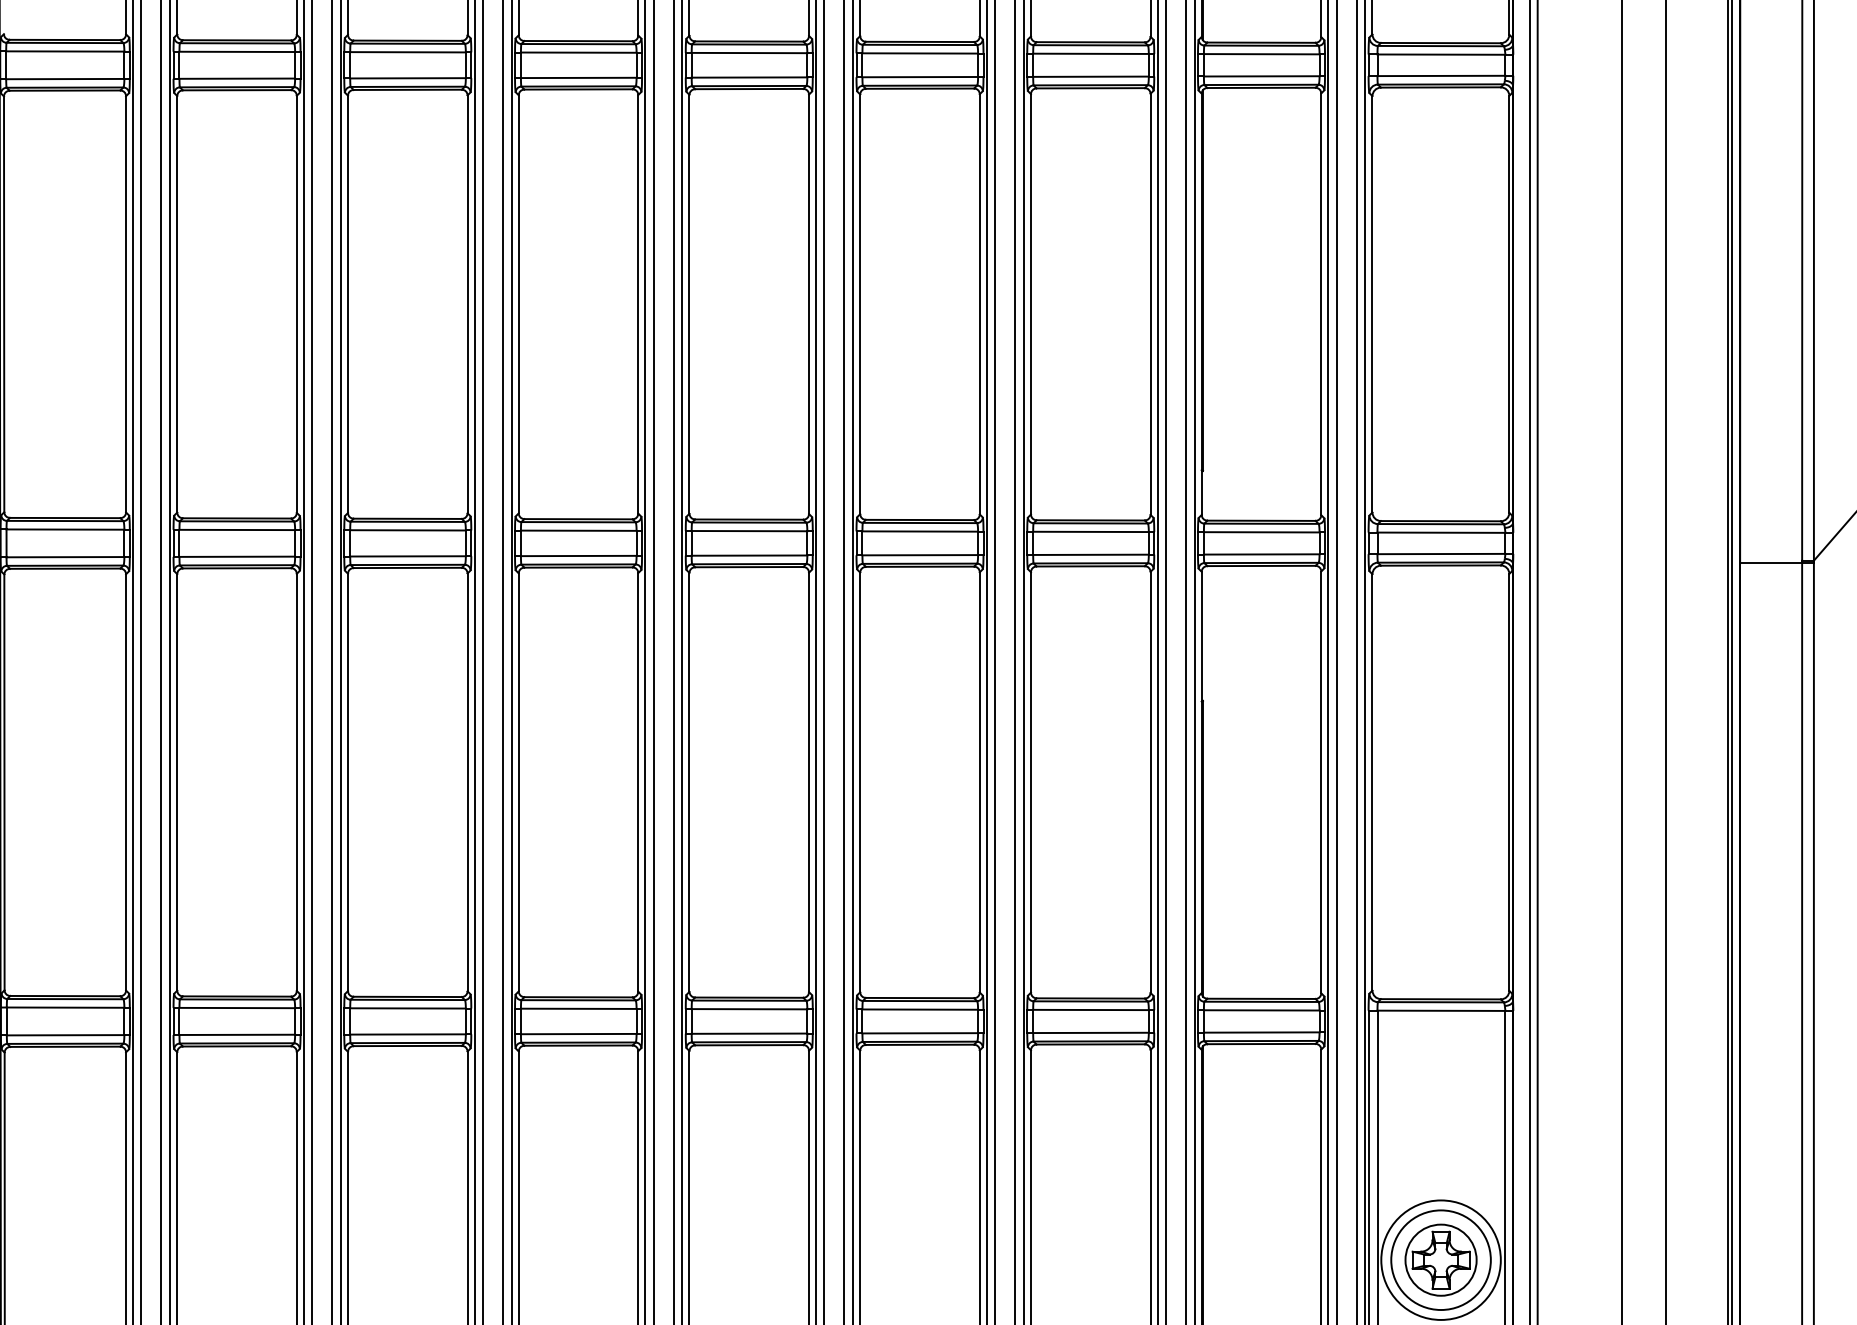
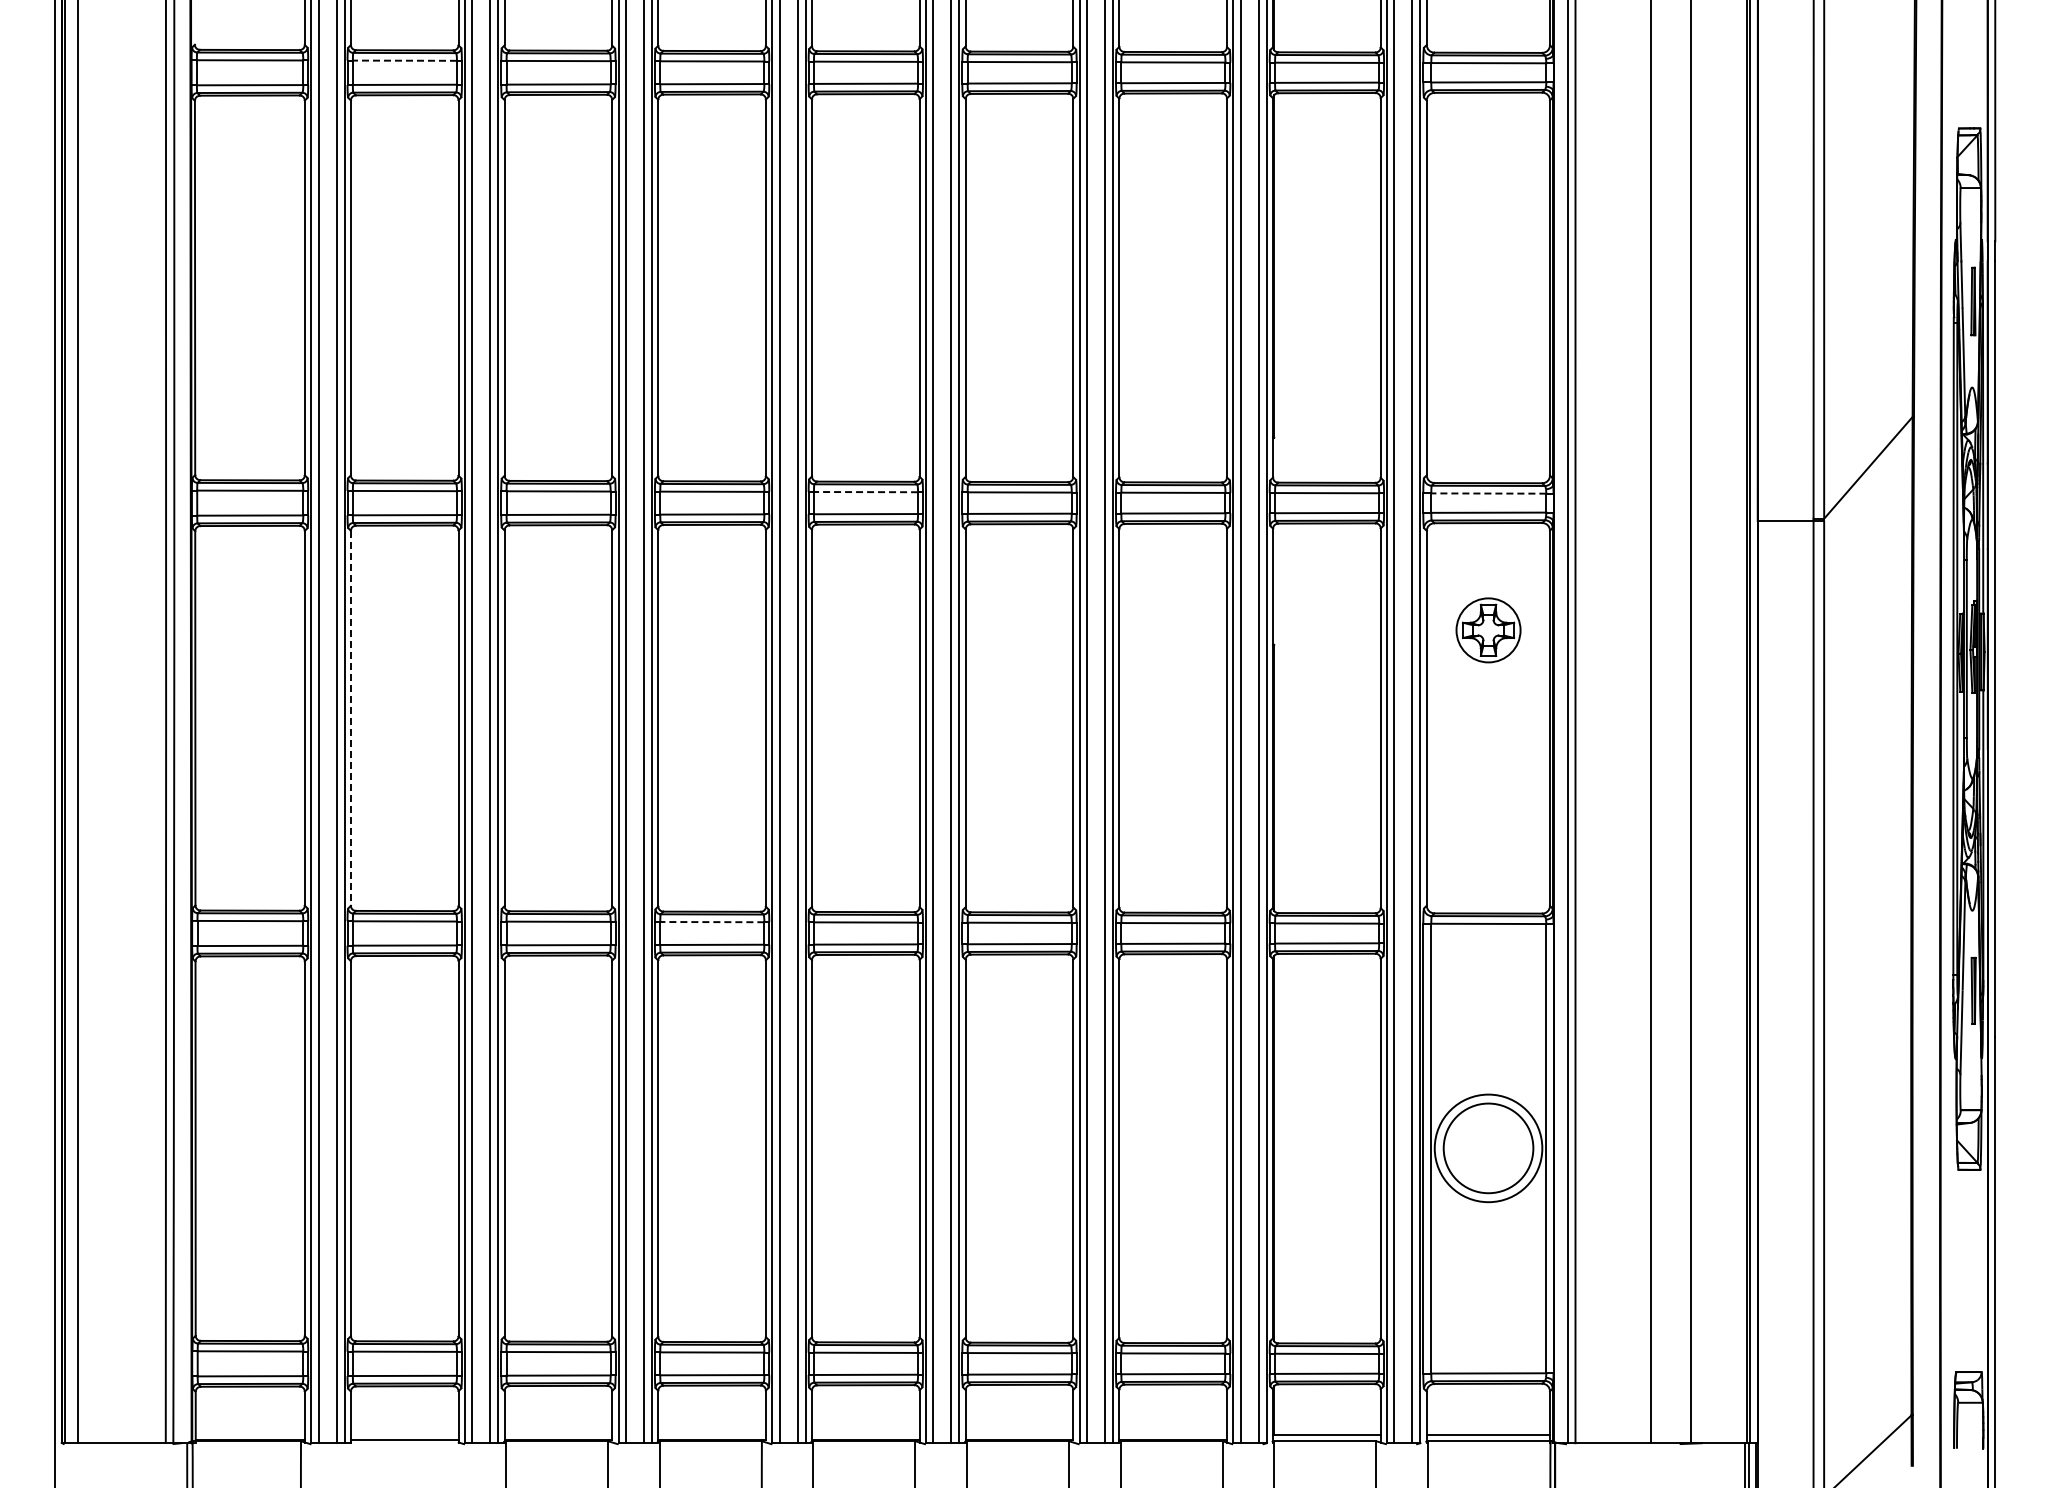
line: (236, 51) -> (404, 60), solid -> dashed
line: (748, 531) -> (865, 492), solid -> dashed
line: (1441, 532) -> (1488, 493), solid -> dashed
line: (176, 782) -> (350, 718), solid -> dashed
line: (577, 1009) -> (711, 922), solid -> dashed
part: (1441, 1260) -> (1488, 630), moved

